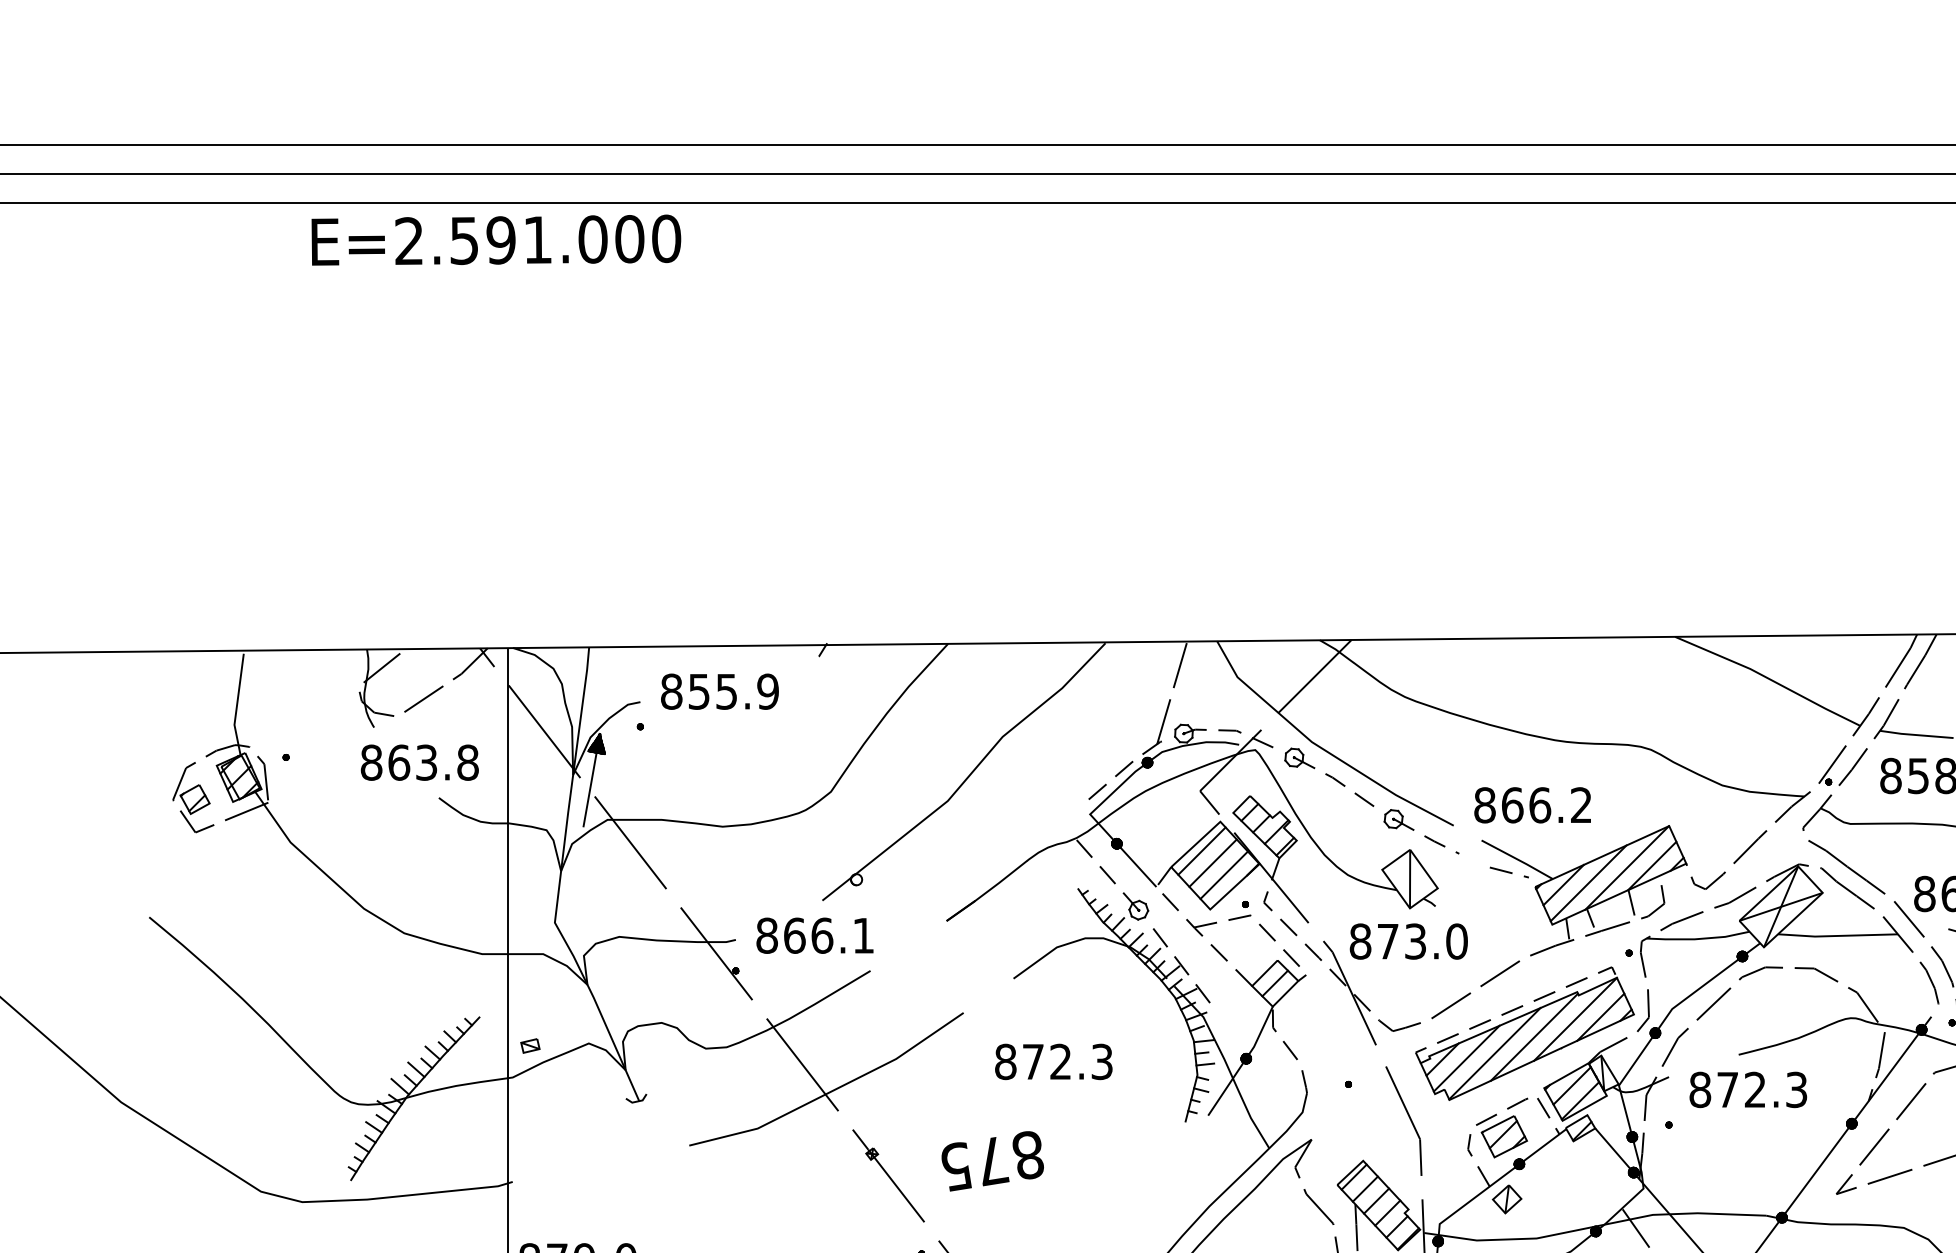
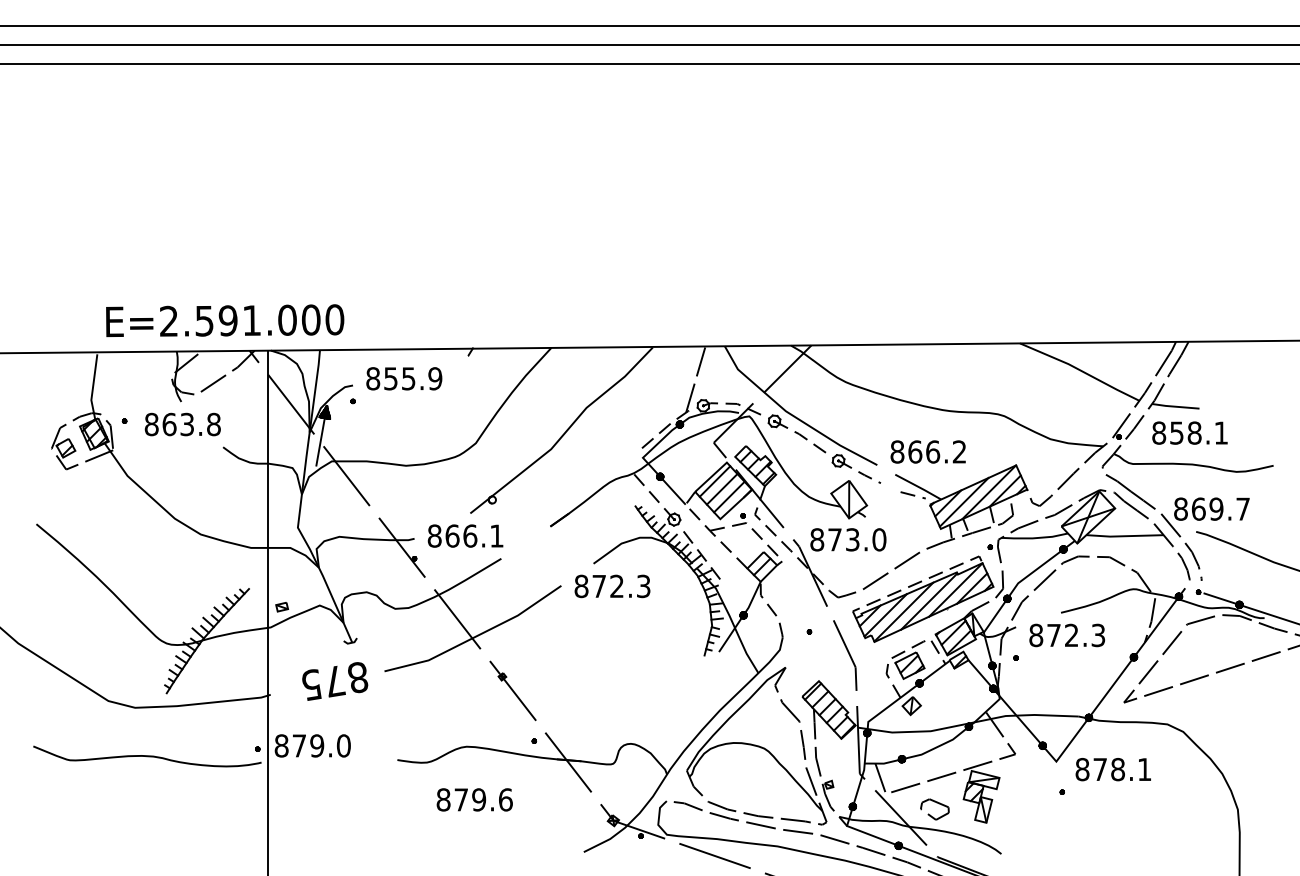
text: (496, 239) -> (225, 320), moved
text: (419, 762) -> (182, 424), moved
text: (1053, 1062) -> (612, 586), moved
text: (993, 1161) -> (335, 681), moved

